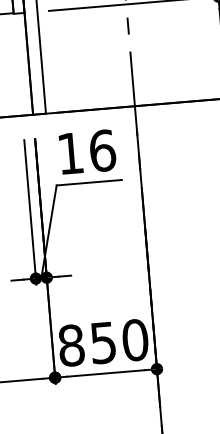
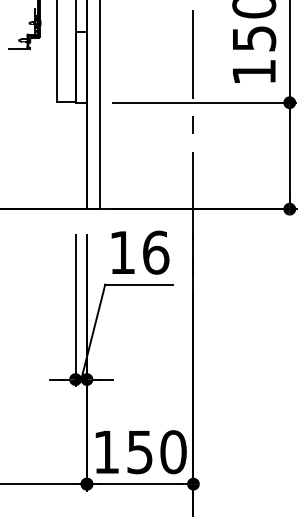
text: (71, 345) -> (106, 452), 850 -> 150

